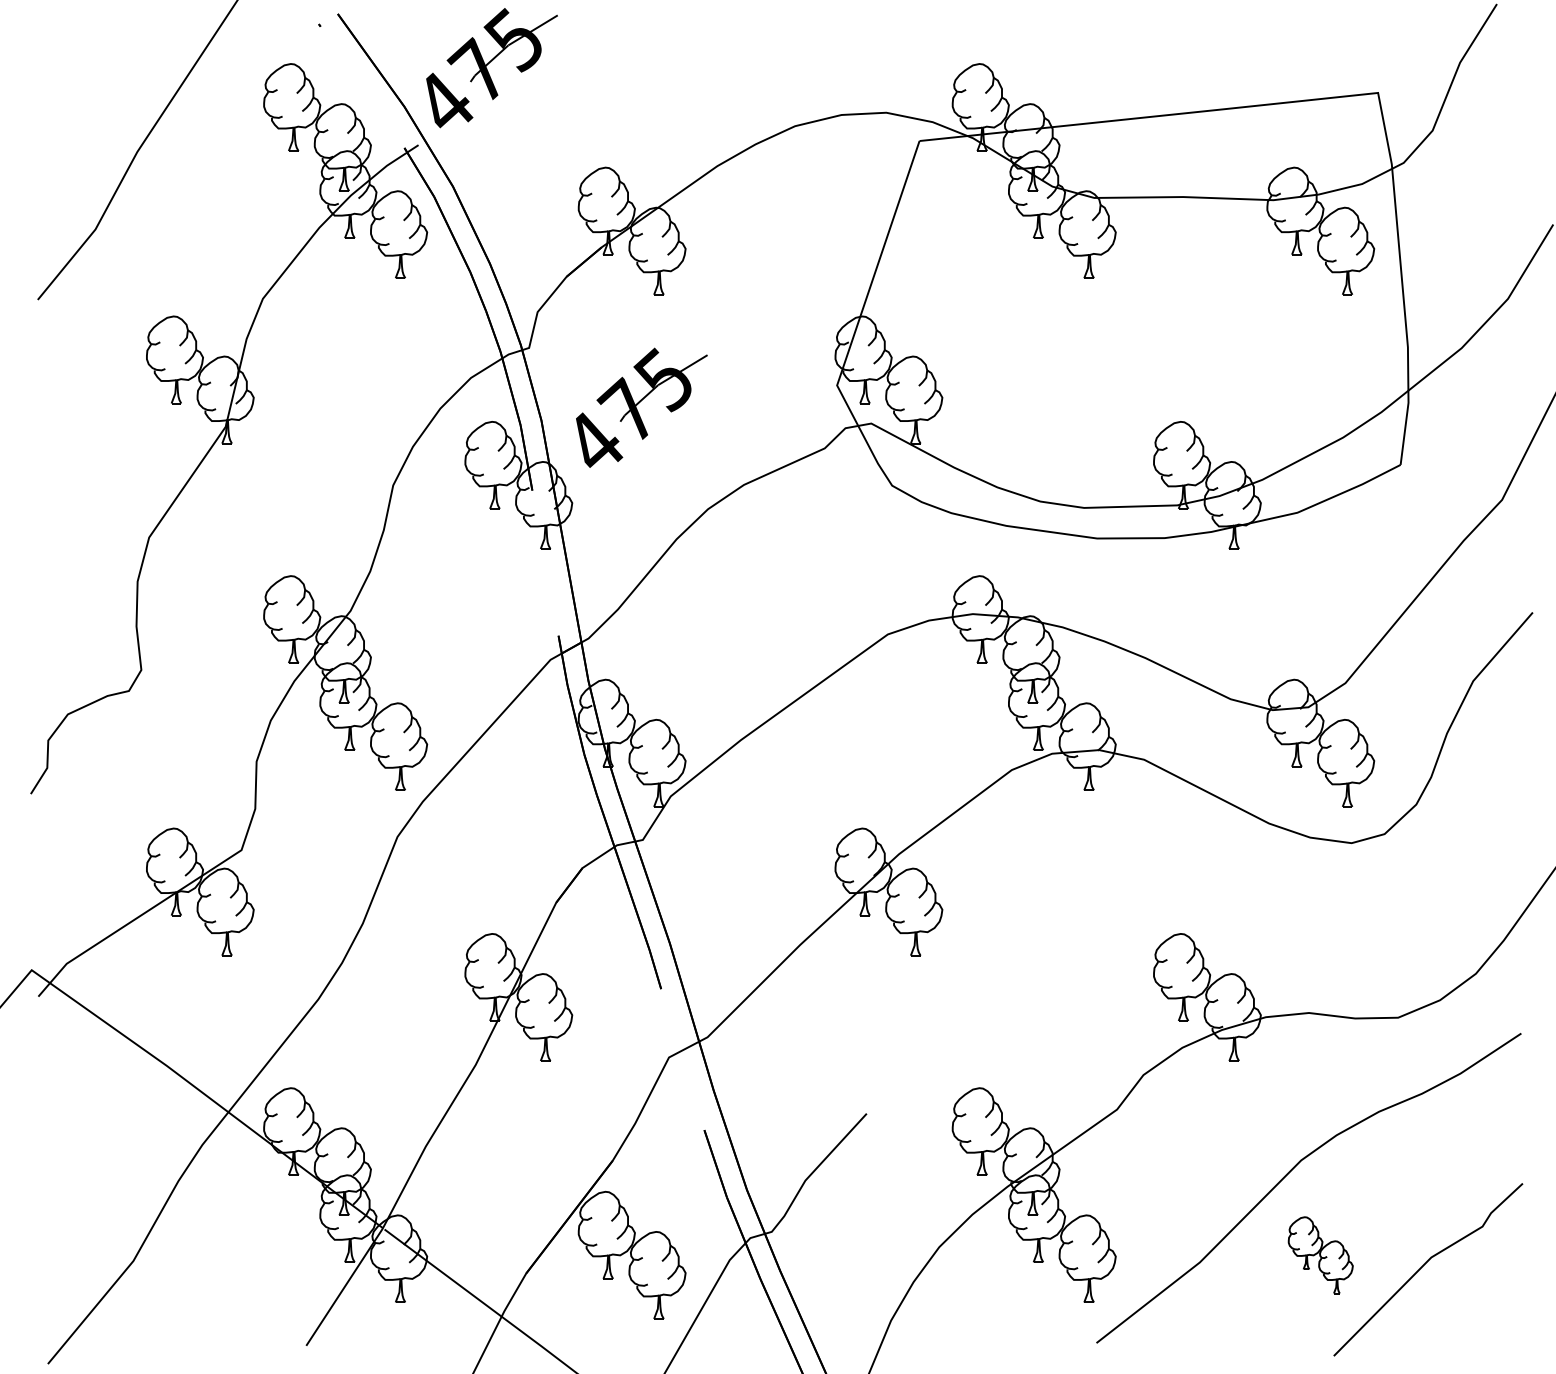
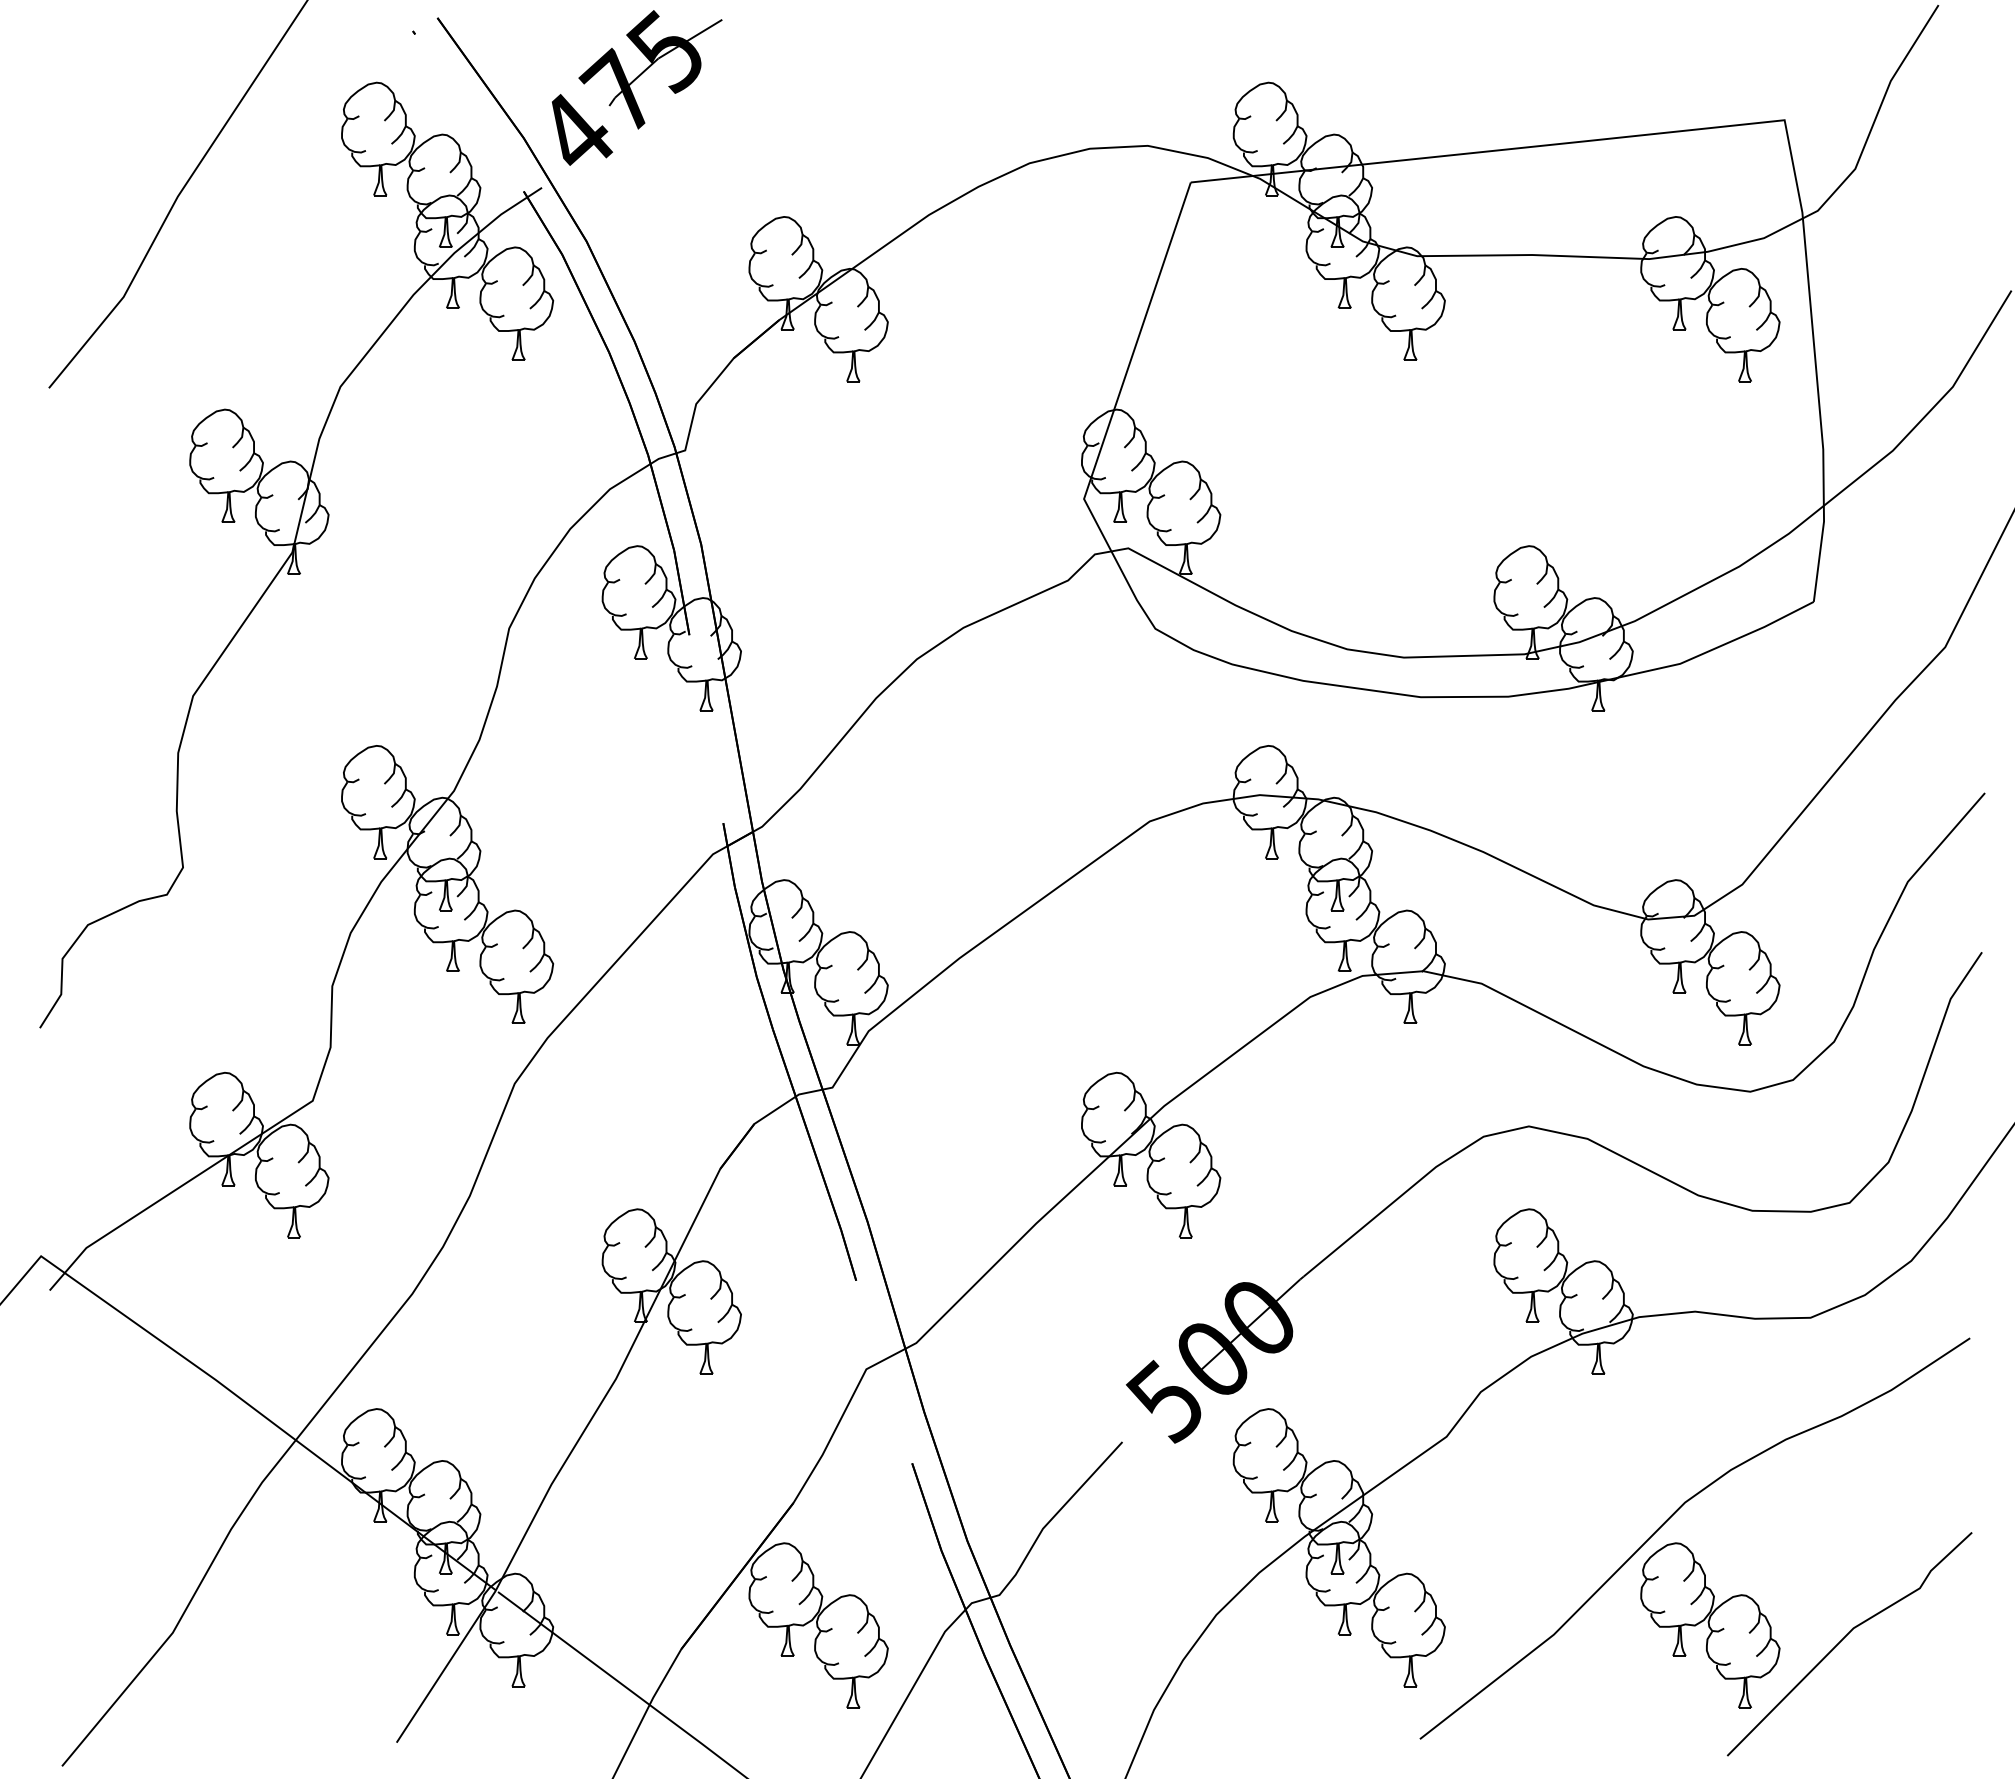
part: (637, 409) -> (825, 529), removed
part: (1208, 876) -> (1565, 1135), added
part: (1320, 1255) -> (1710, 1625), size x1.67

